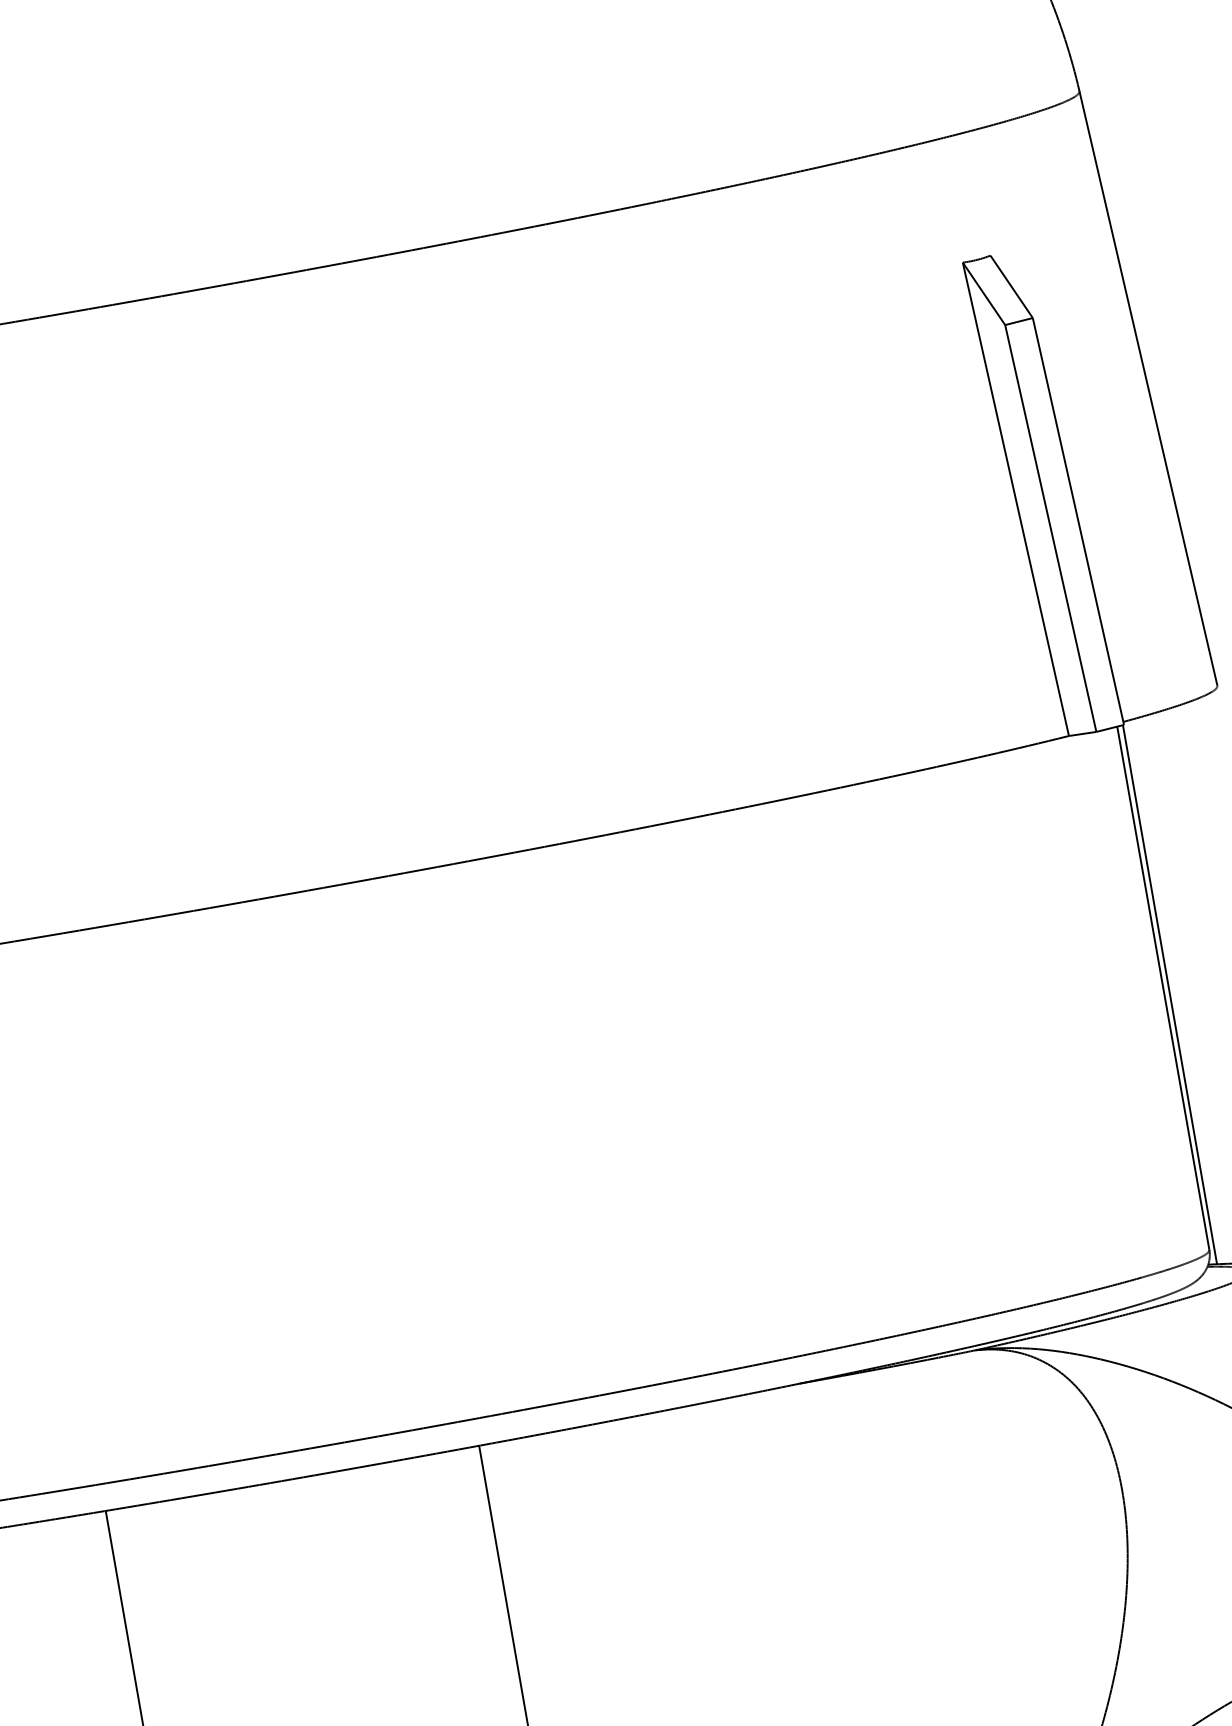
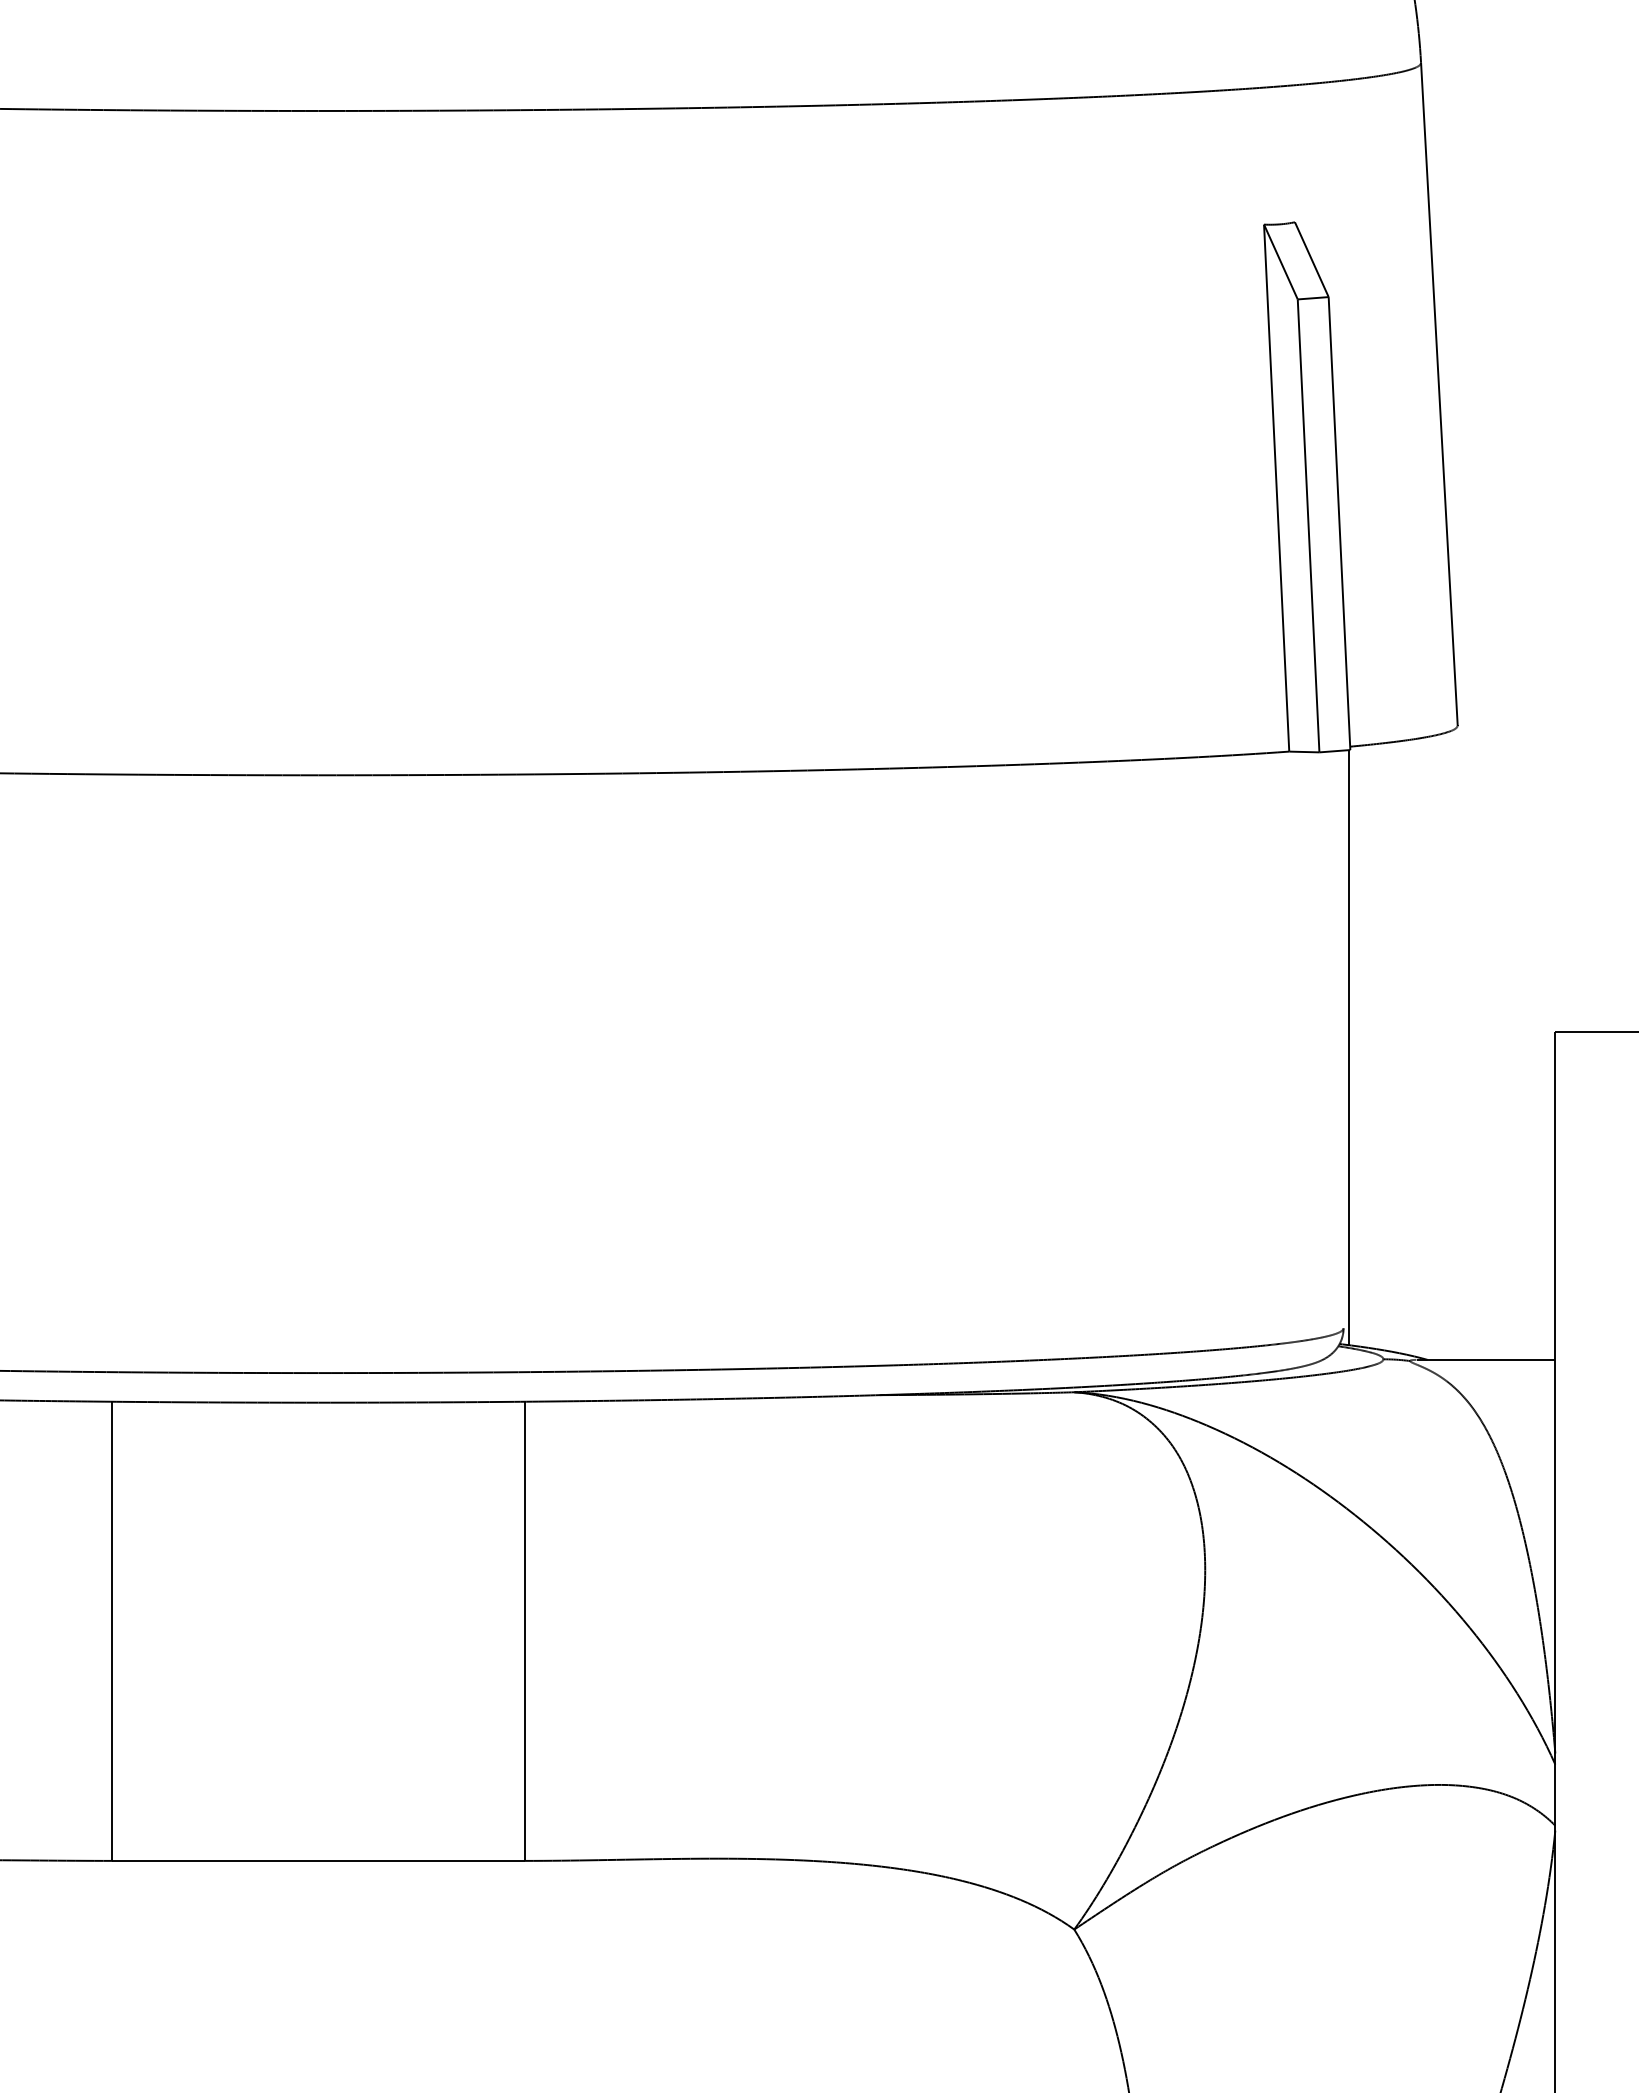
line: (1162, 988) -> (1342, 1039), removed

